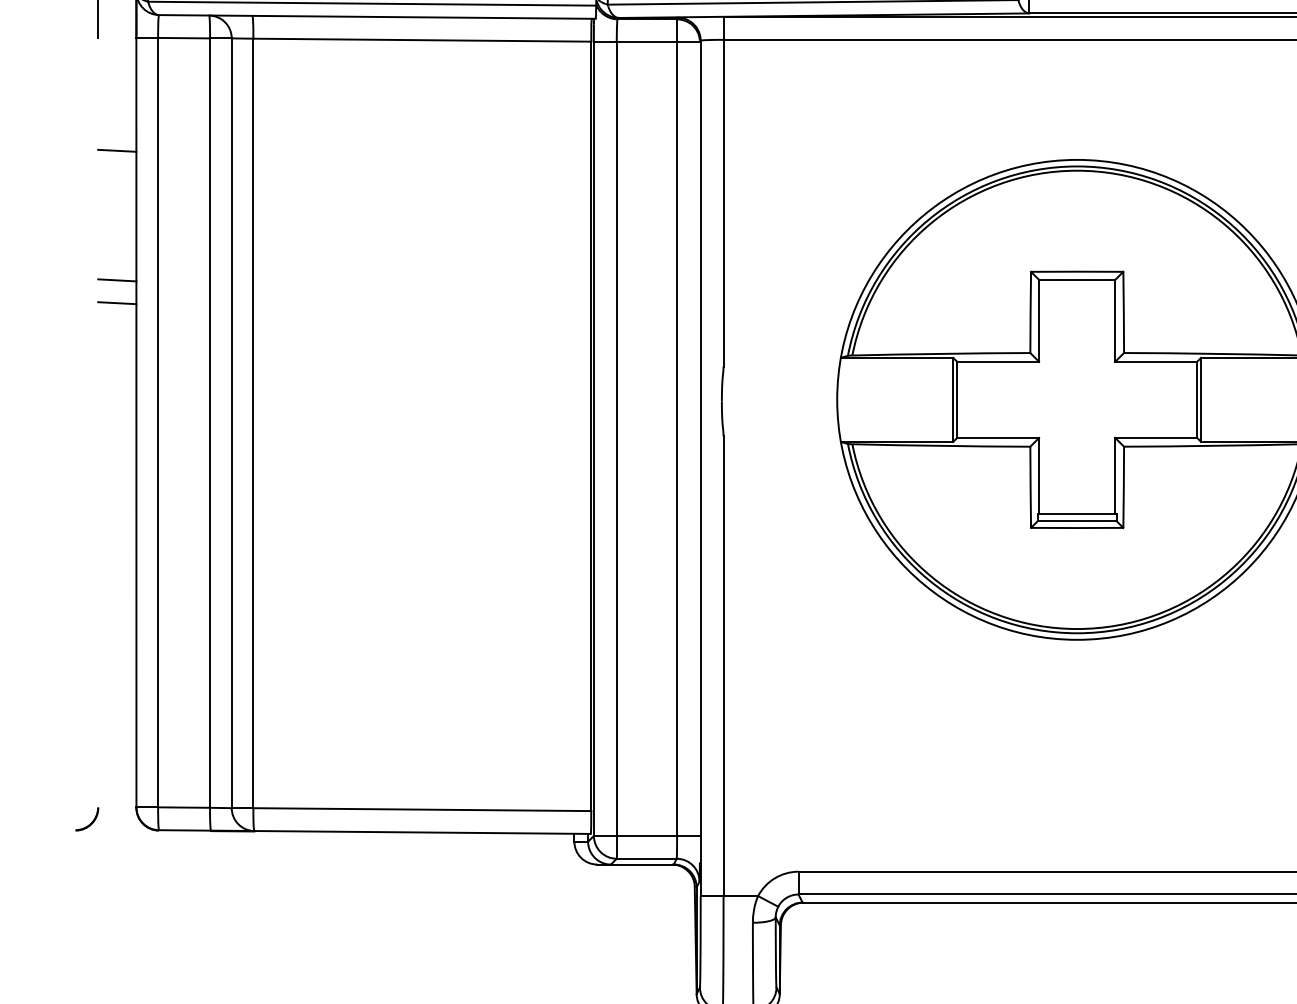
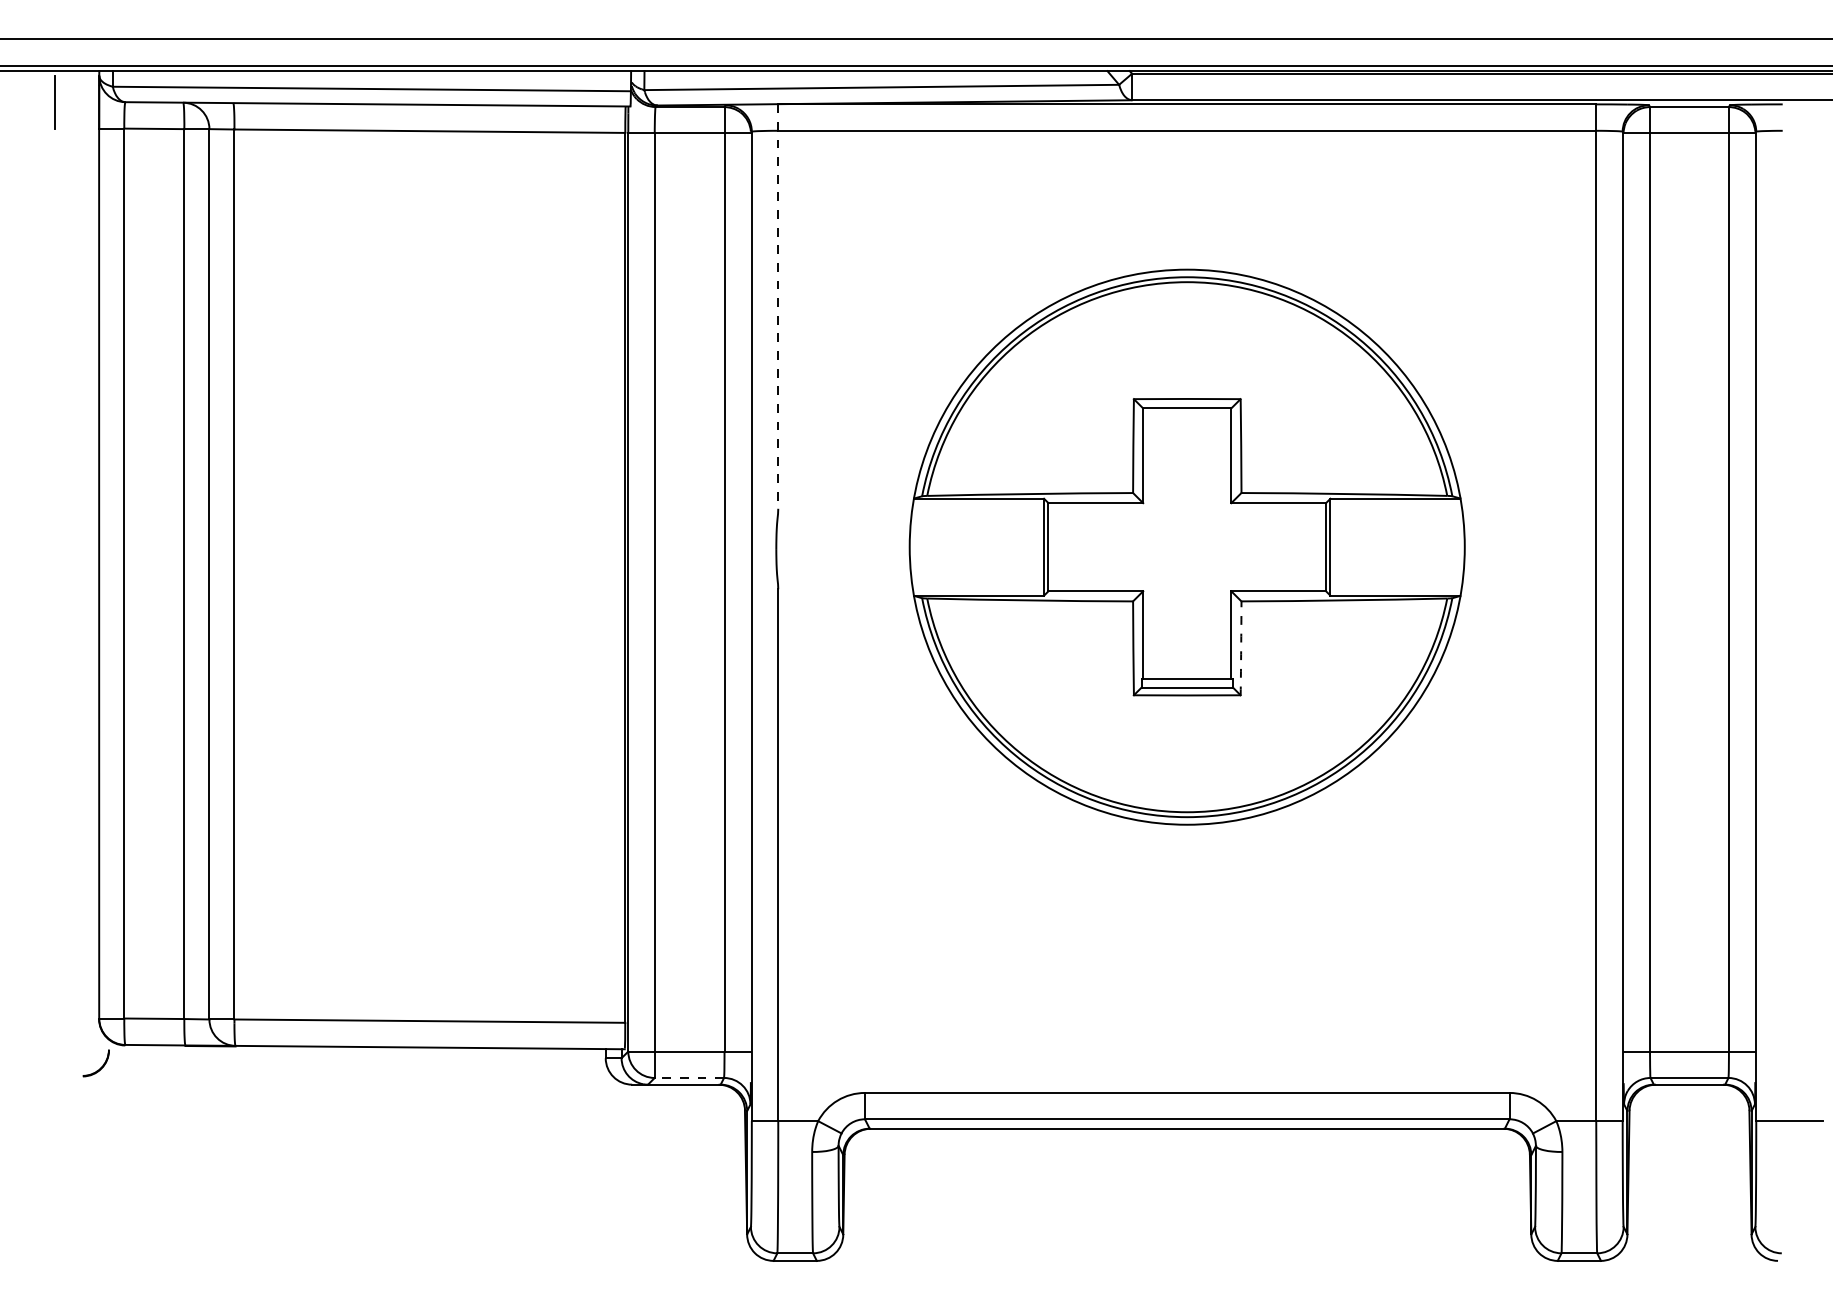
line: (116, 151) -> (76, 259), removed
line: (723, 192) -> (778, 307), solid -> dashed
line: (116, 279) -> (76, 408), removed
line: (116, 303) -> (76, 435), removed
arc: (1124, 487) -> (1241, 648), solid -> dashed
part: (90, 822) -> (100, 1067), moved
line: (646, 858) -> (689, 1077), solid -> dashed

